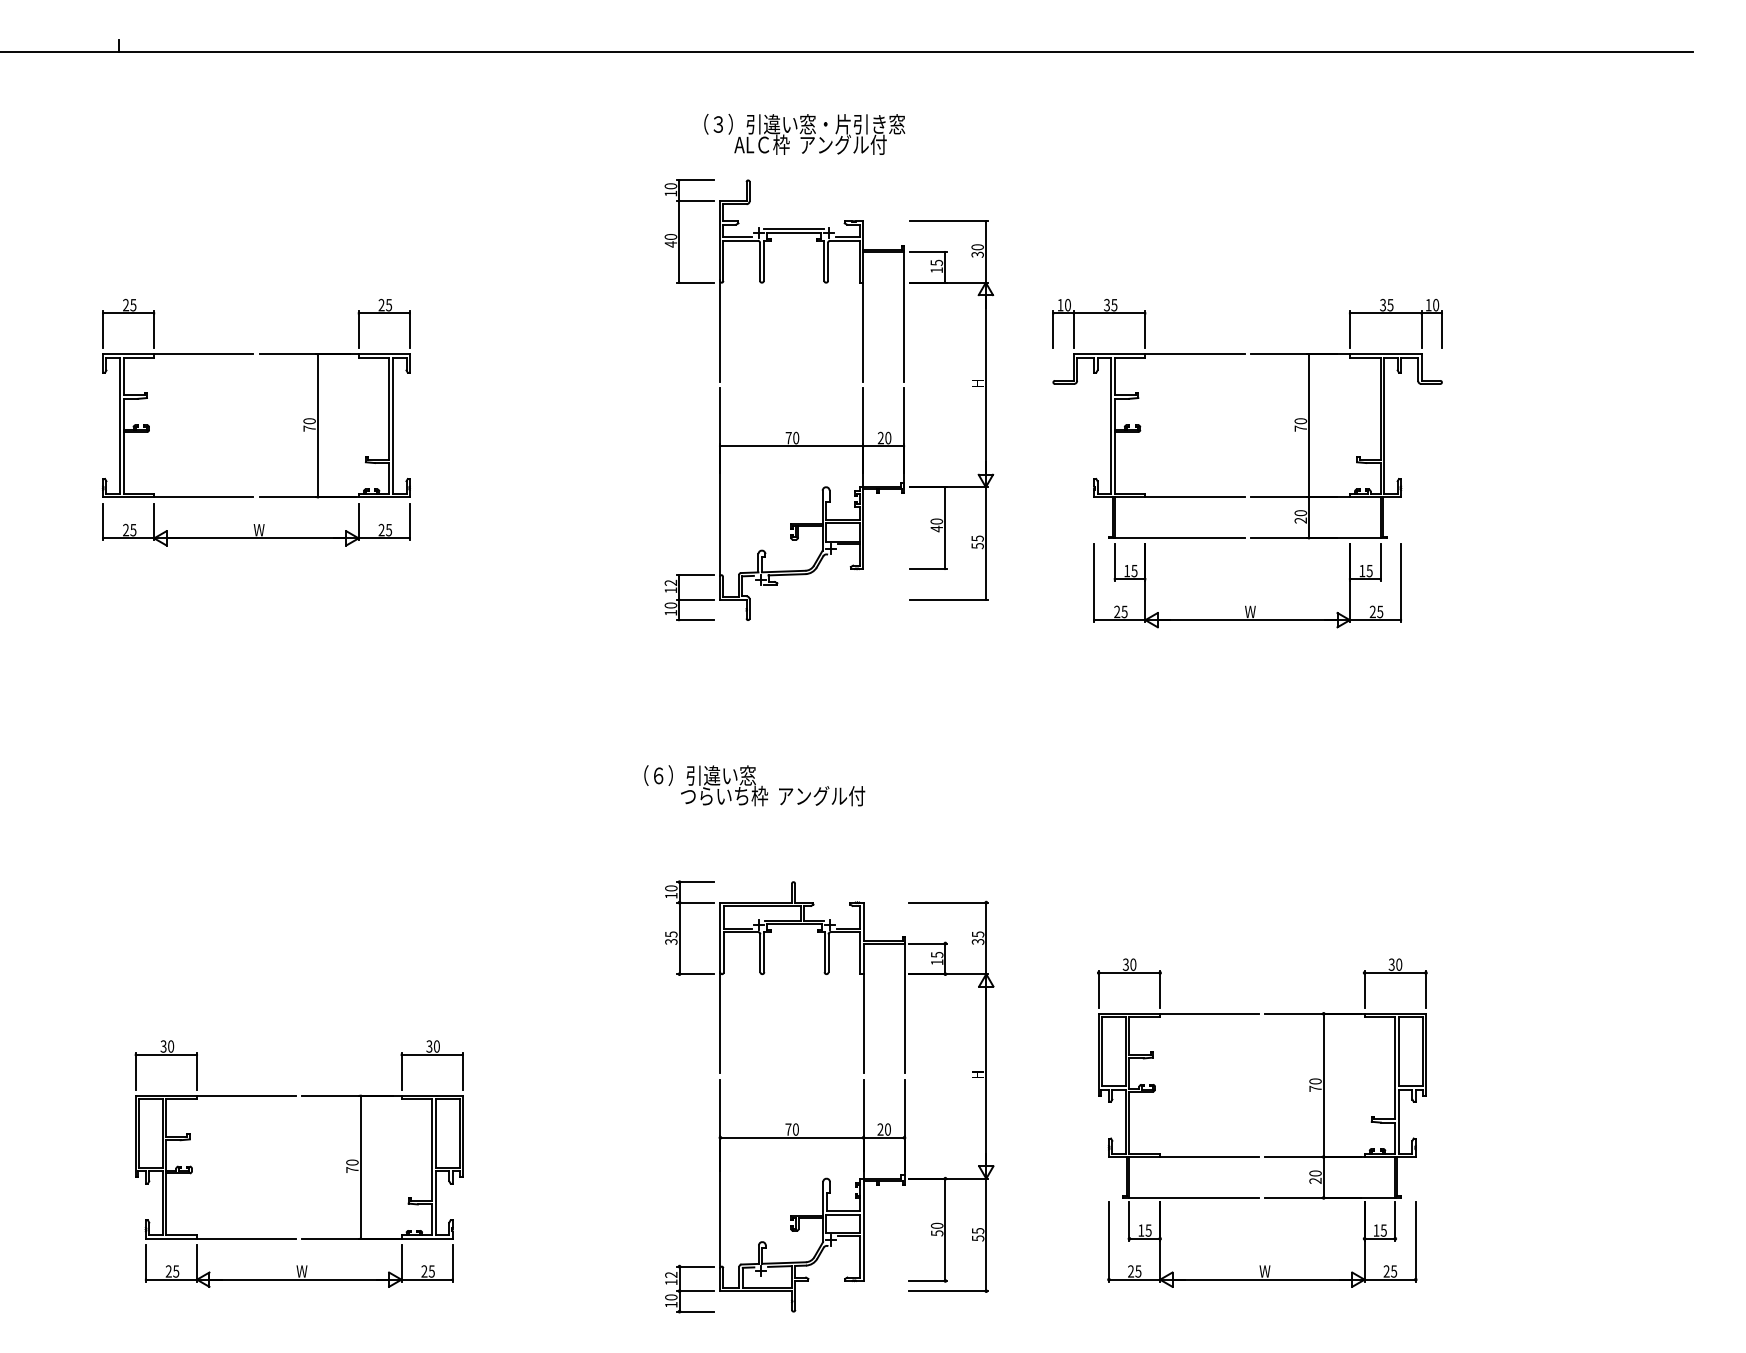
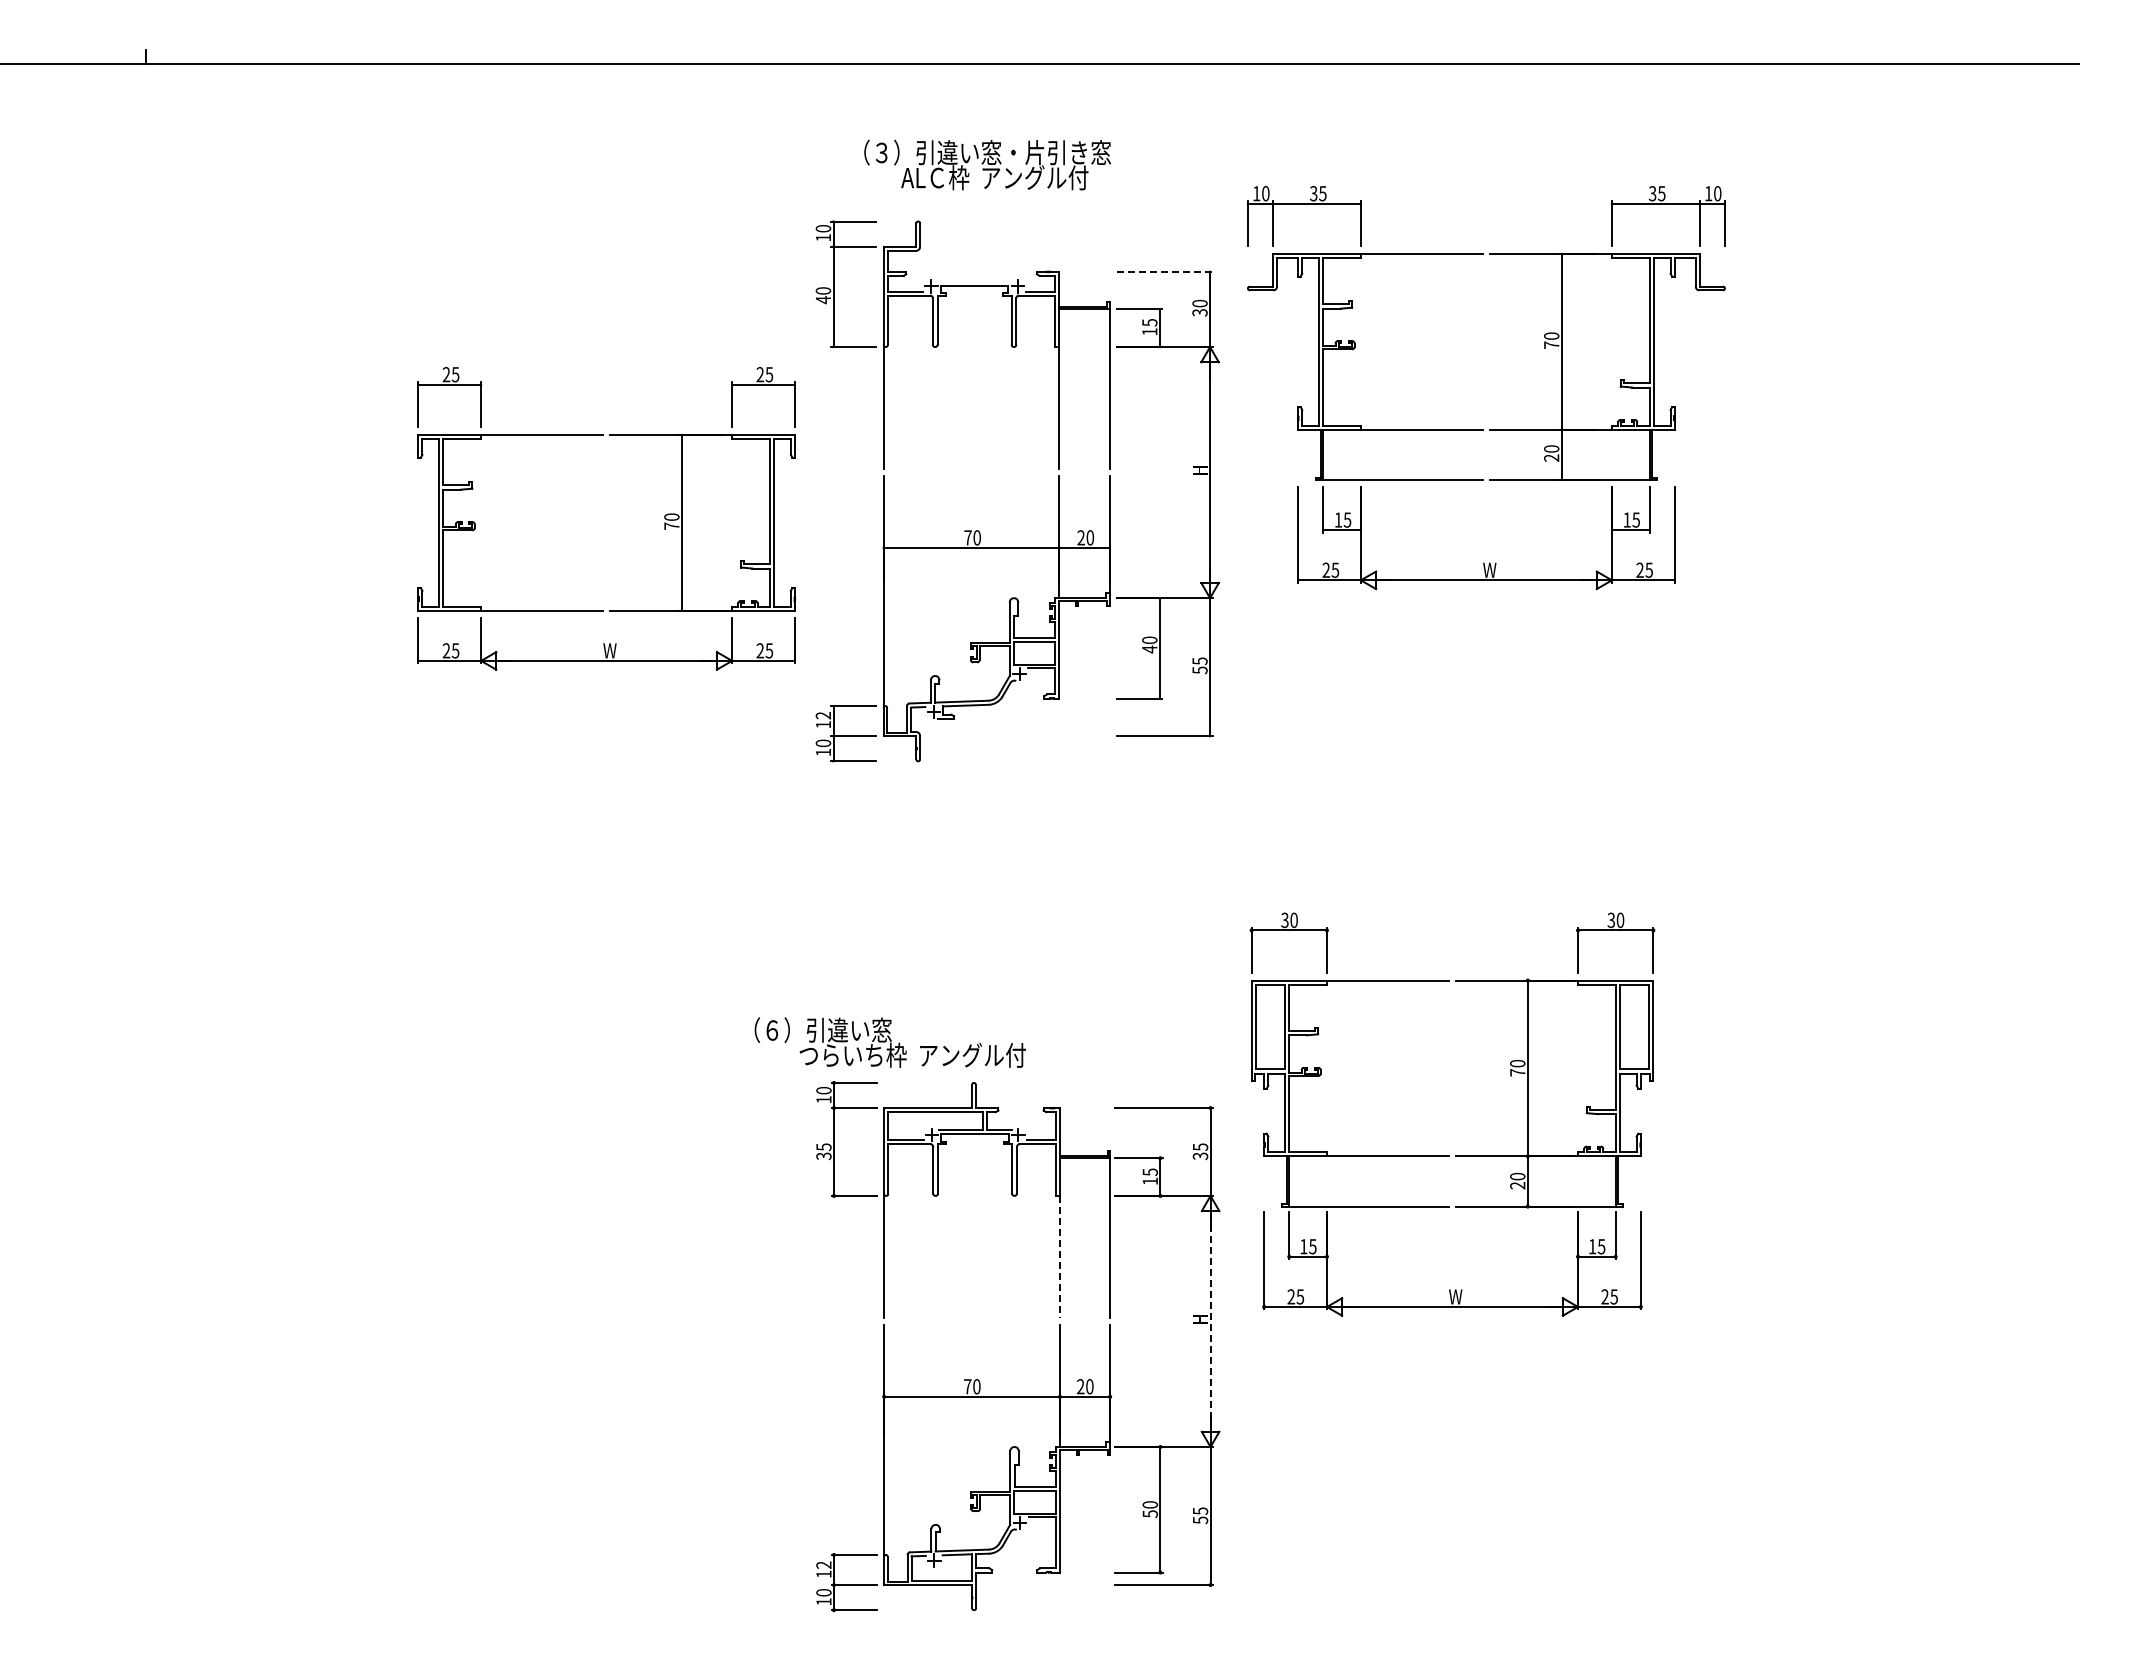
line: (948, 221) -> (1164, 271), solid -> dashed
line: (793, 229) -> (974, 281), removed
part: (303, 422) -> (664, 518), moved
part: (1245, 497) -> (1483, 429), moved
text: (754, 785) -> (889, 1042), moved
line: (863, 1023) -> (1059, 1256), solid -> dashed
line: (986, 1076) -> (1210, 1321), solid -> dashed
part: (1259, 1156) -> (1449, 1155), moved
part: (345, 1162) -> (424, 1427), removed

